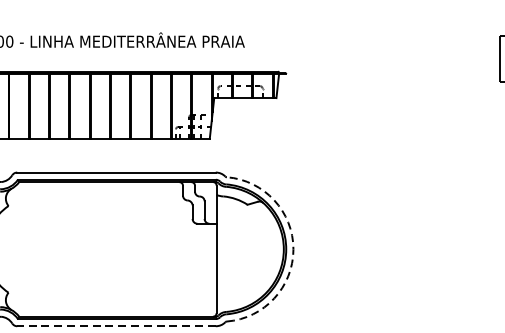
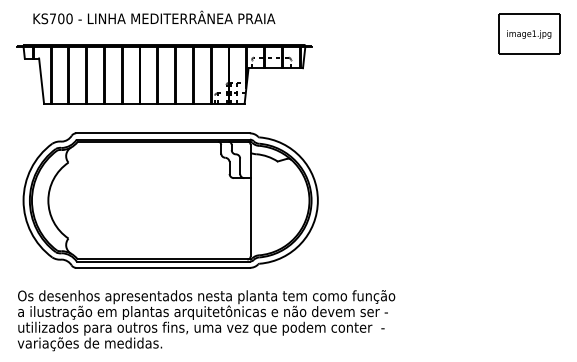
arc: (293, 249) -> (317, 200), dashed -> solid
line: (115, 325) -> (162, 267), dashed -> solid

